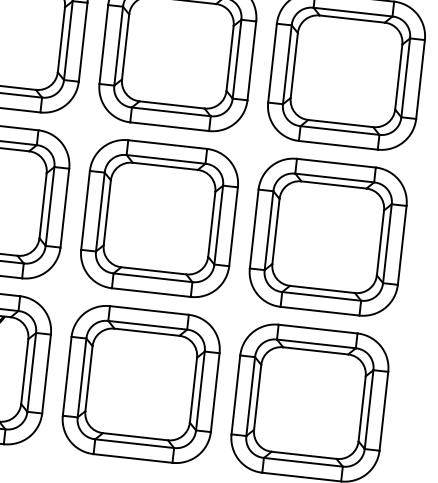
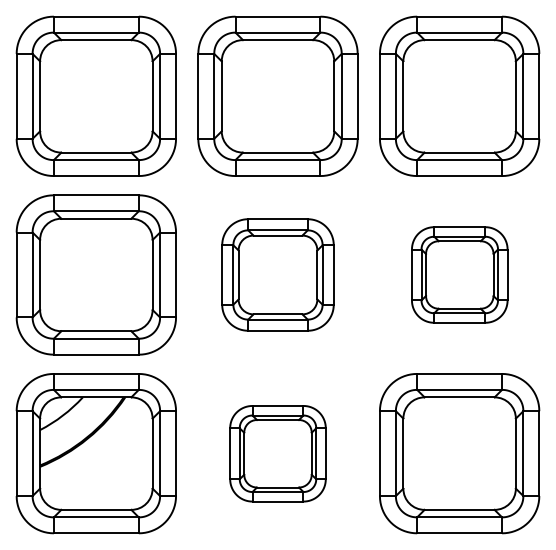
part: (159, 218) -> (277, 274), size x0.7
part: (328, 236) -> (459, 274), size x0.6
part: (140, 384) -> (277, 453), size x0.6

